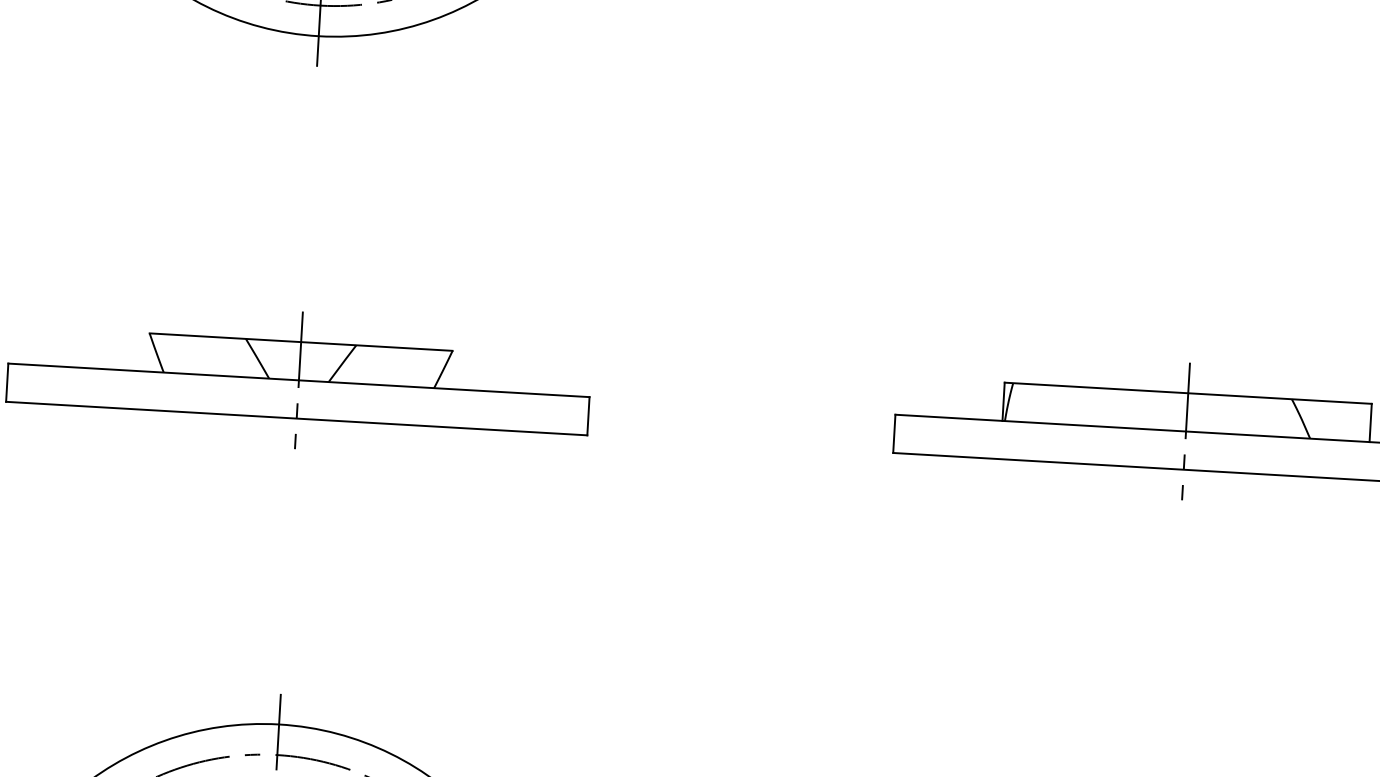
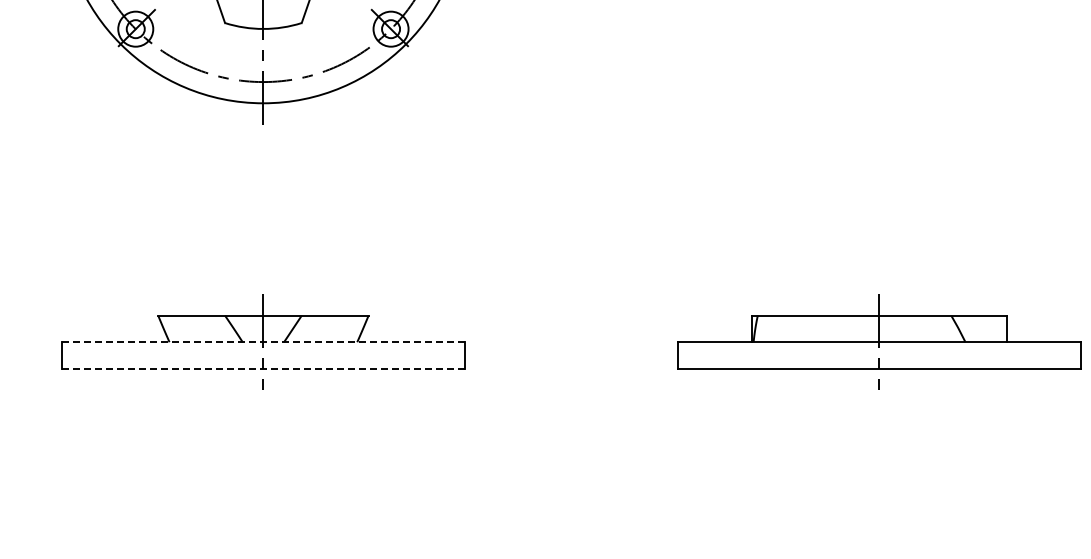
line: (299, 380) -> (263, 342), solid -> dashed
line: (296, 418) -> (263, 368), solid -> dashed

